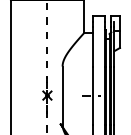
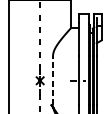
line: (62, 95) -> (52, 80), solid -> dashed

